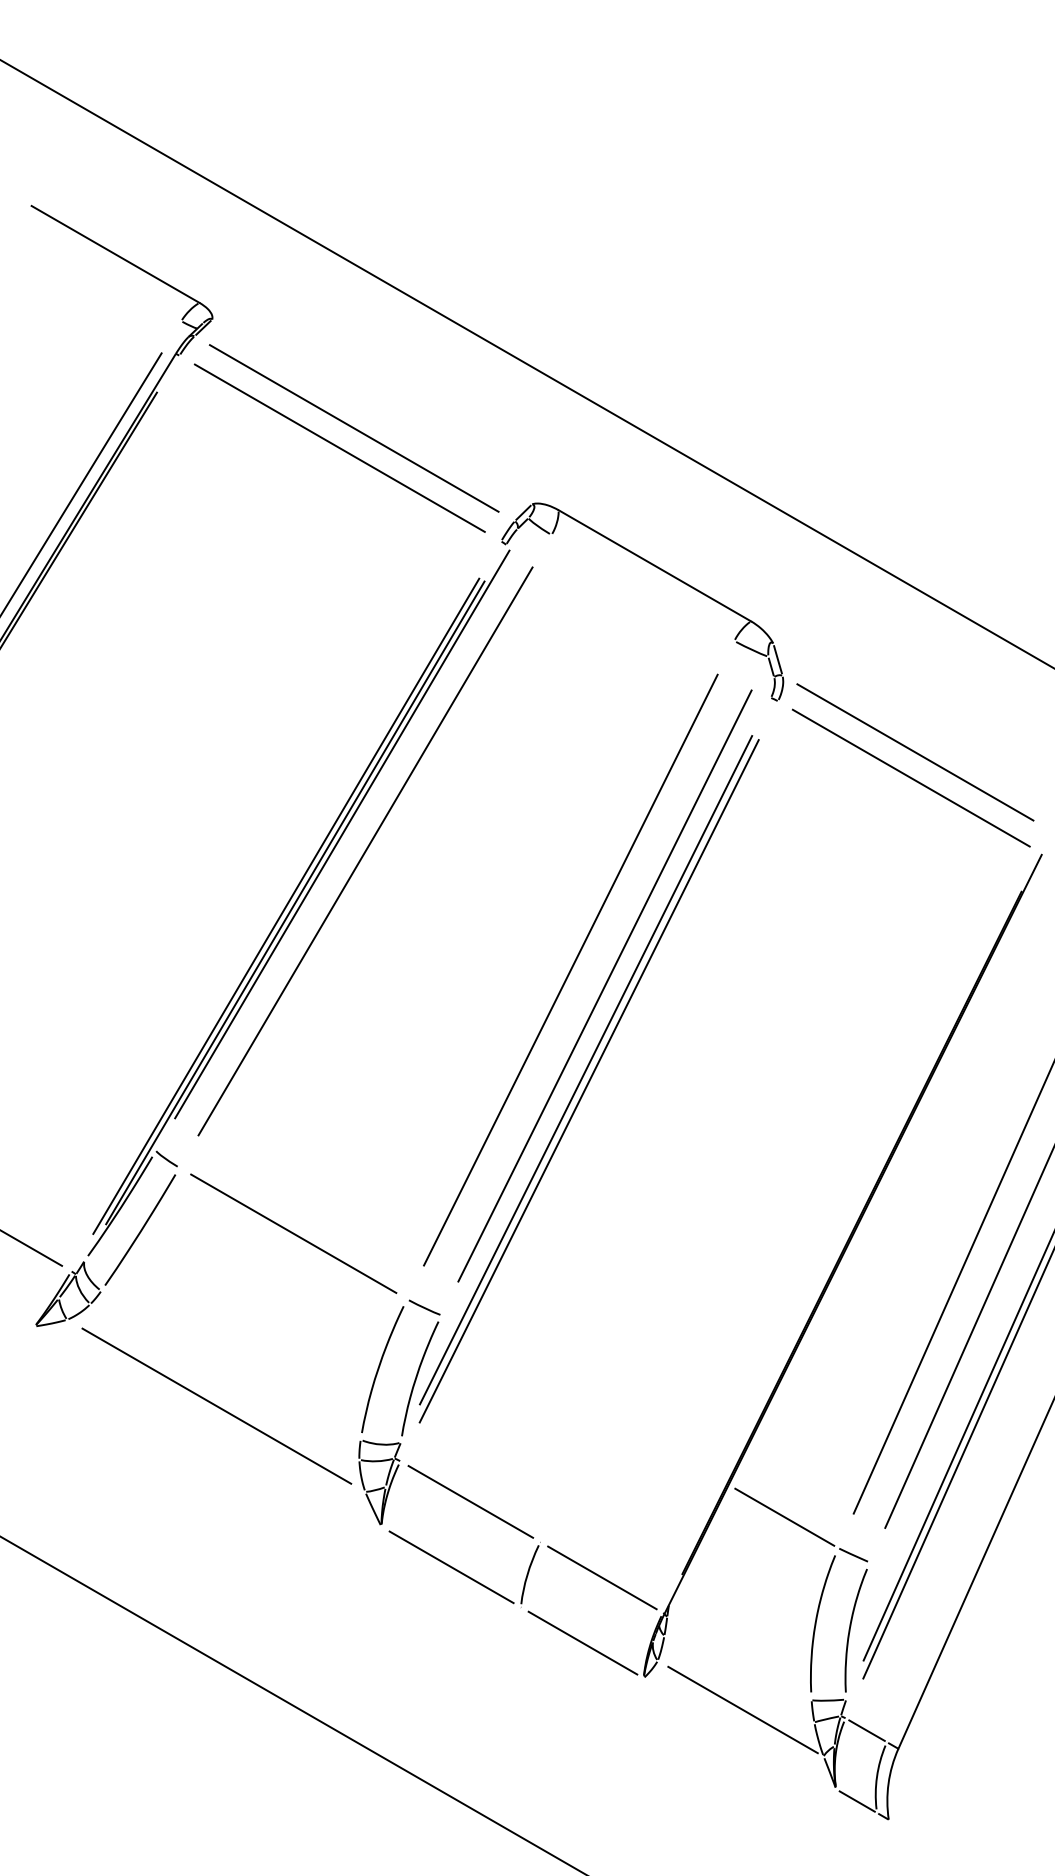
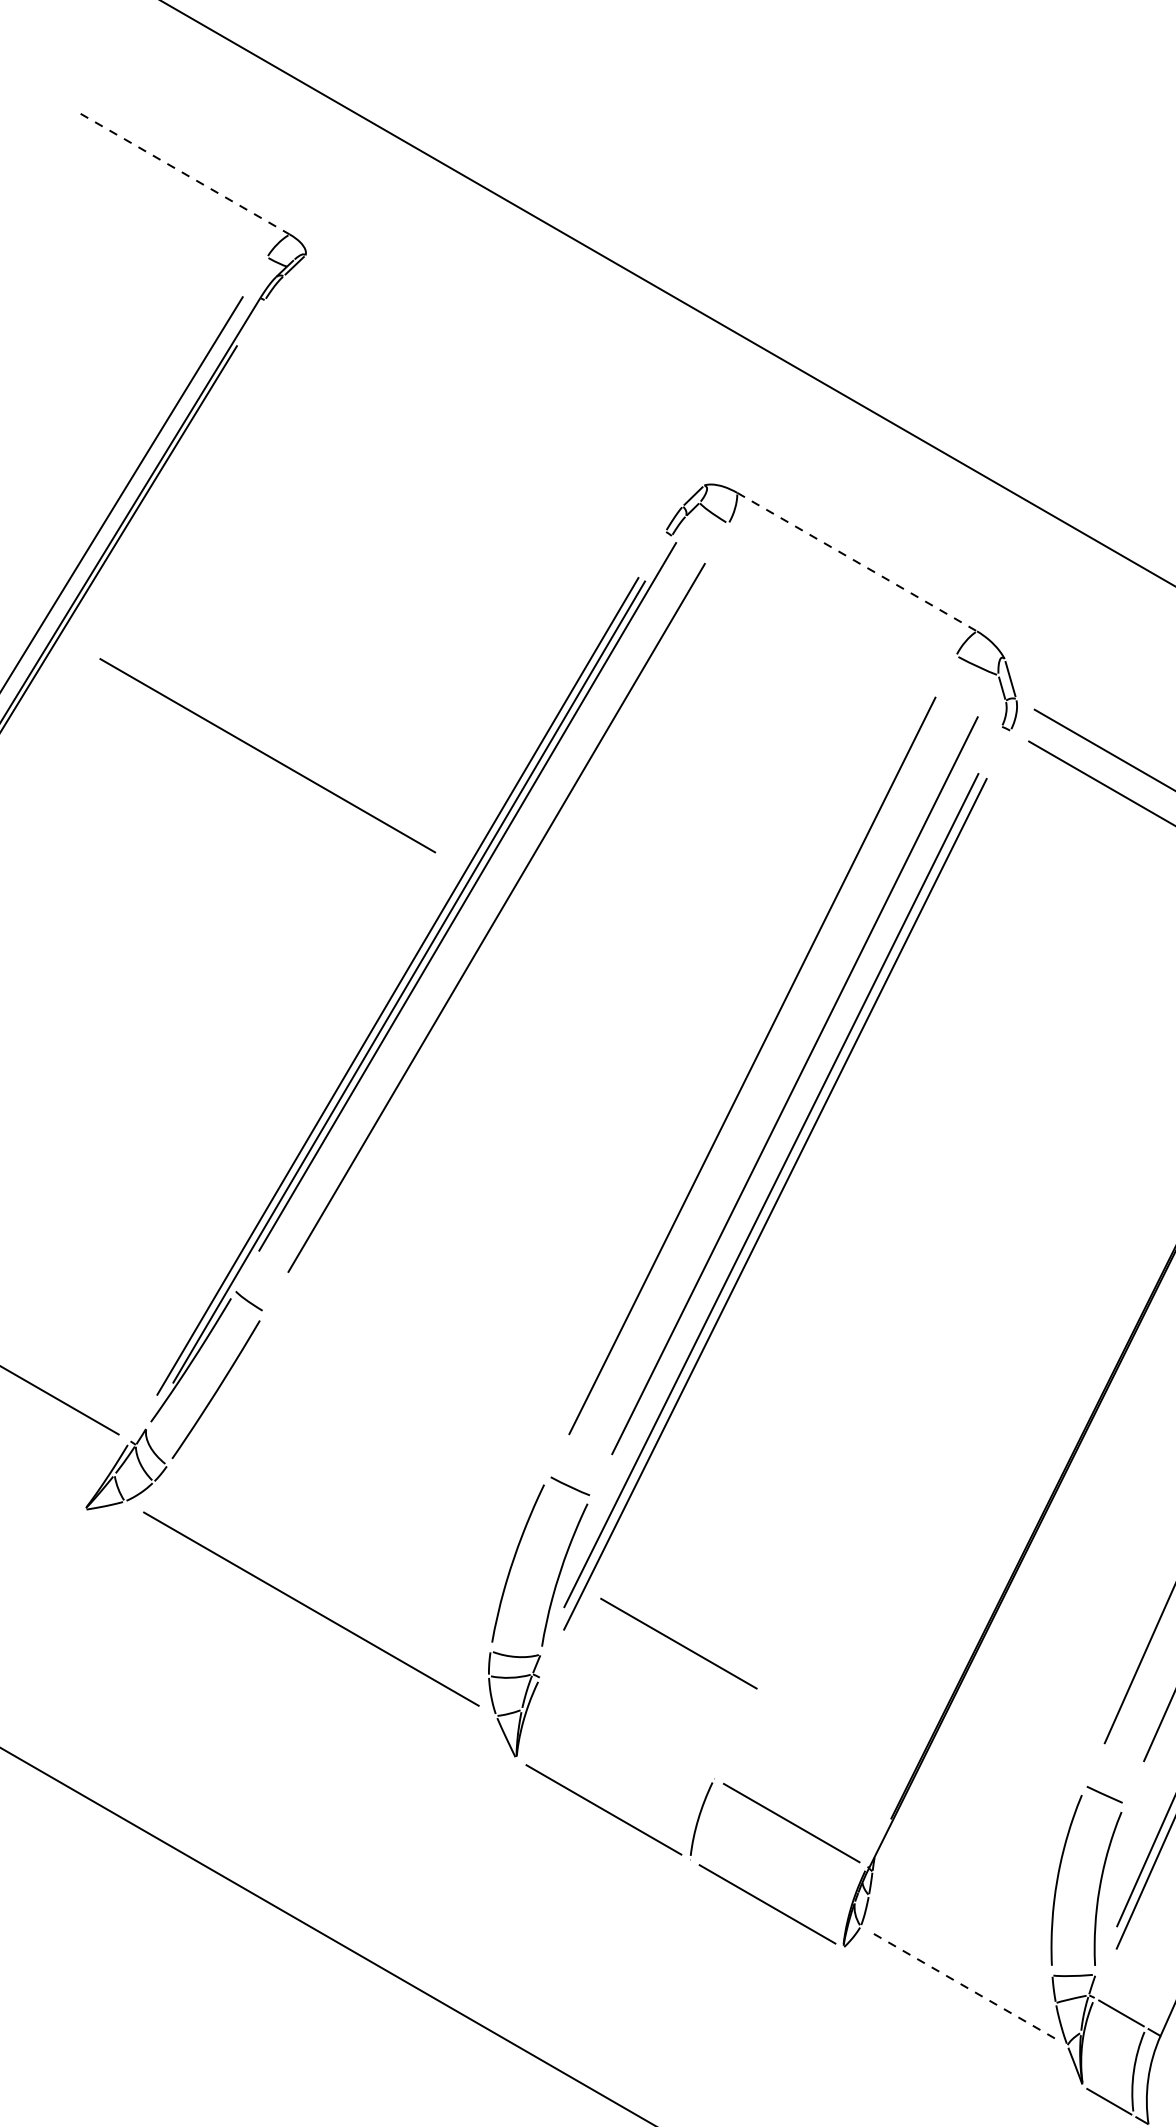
line: (115, 254) -> (185, 174), solid -> dashed
line: (353, 428) -> (481, 391), removed
line: (339, 447) -> (464, 414), removed
line: (655, 566) -> (857, 562), solid -> dashed
line: (181, 720) -> (267, 754), added
line: (293, 1233) -> (406, 1393), removed
line: (470, 1501) -> (678, 1643), moved
line: (784, 1516) -> (1018, 1746), removed
line: (743, 1710) -> (967, 1988), solid -> dashed

